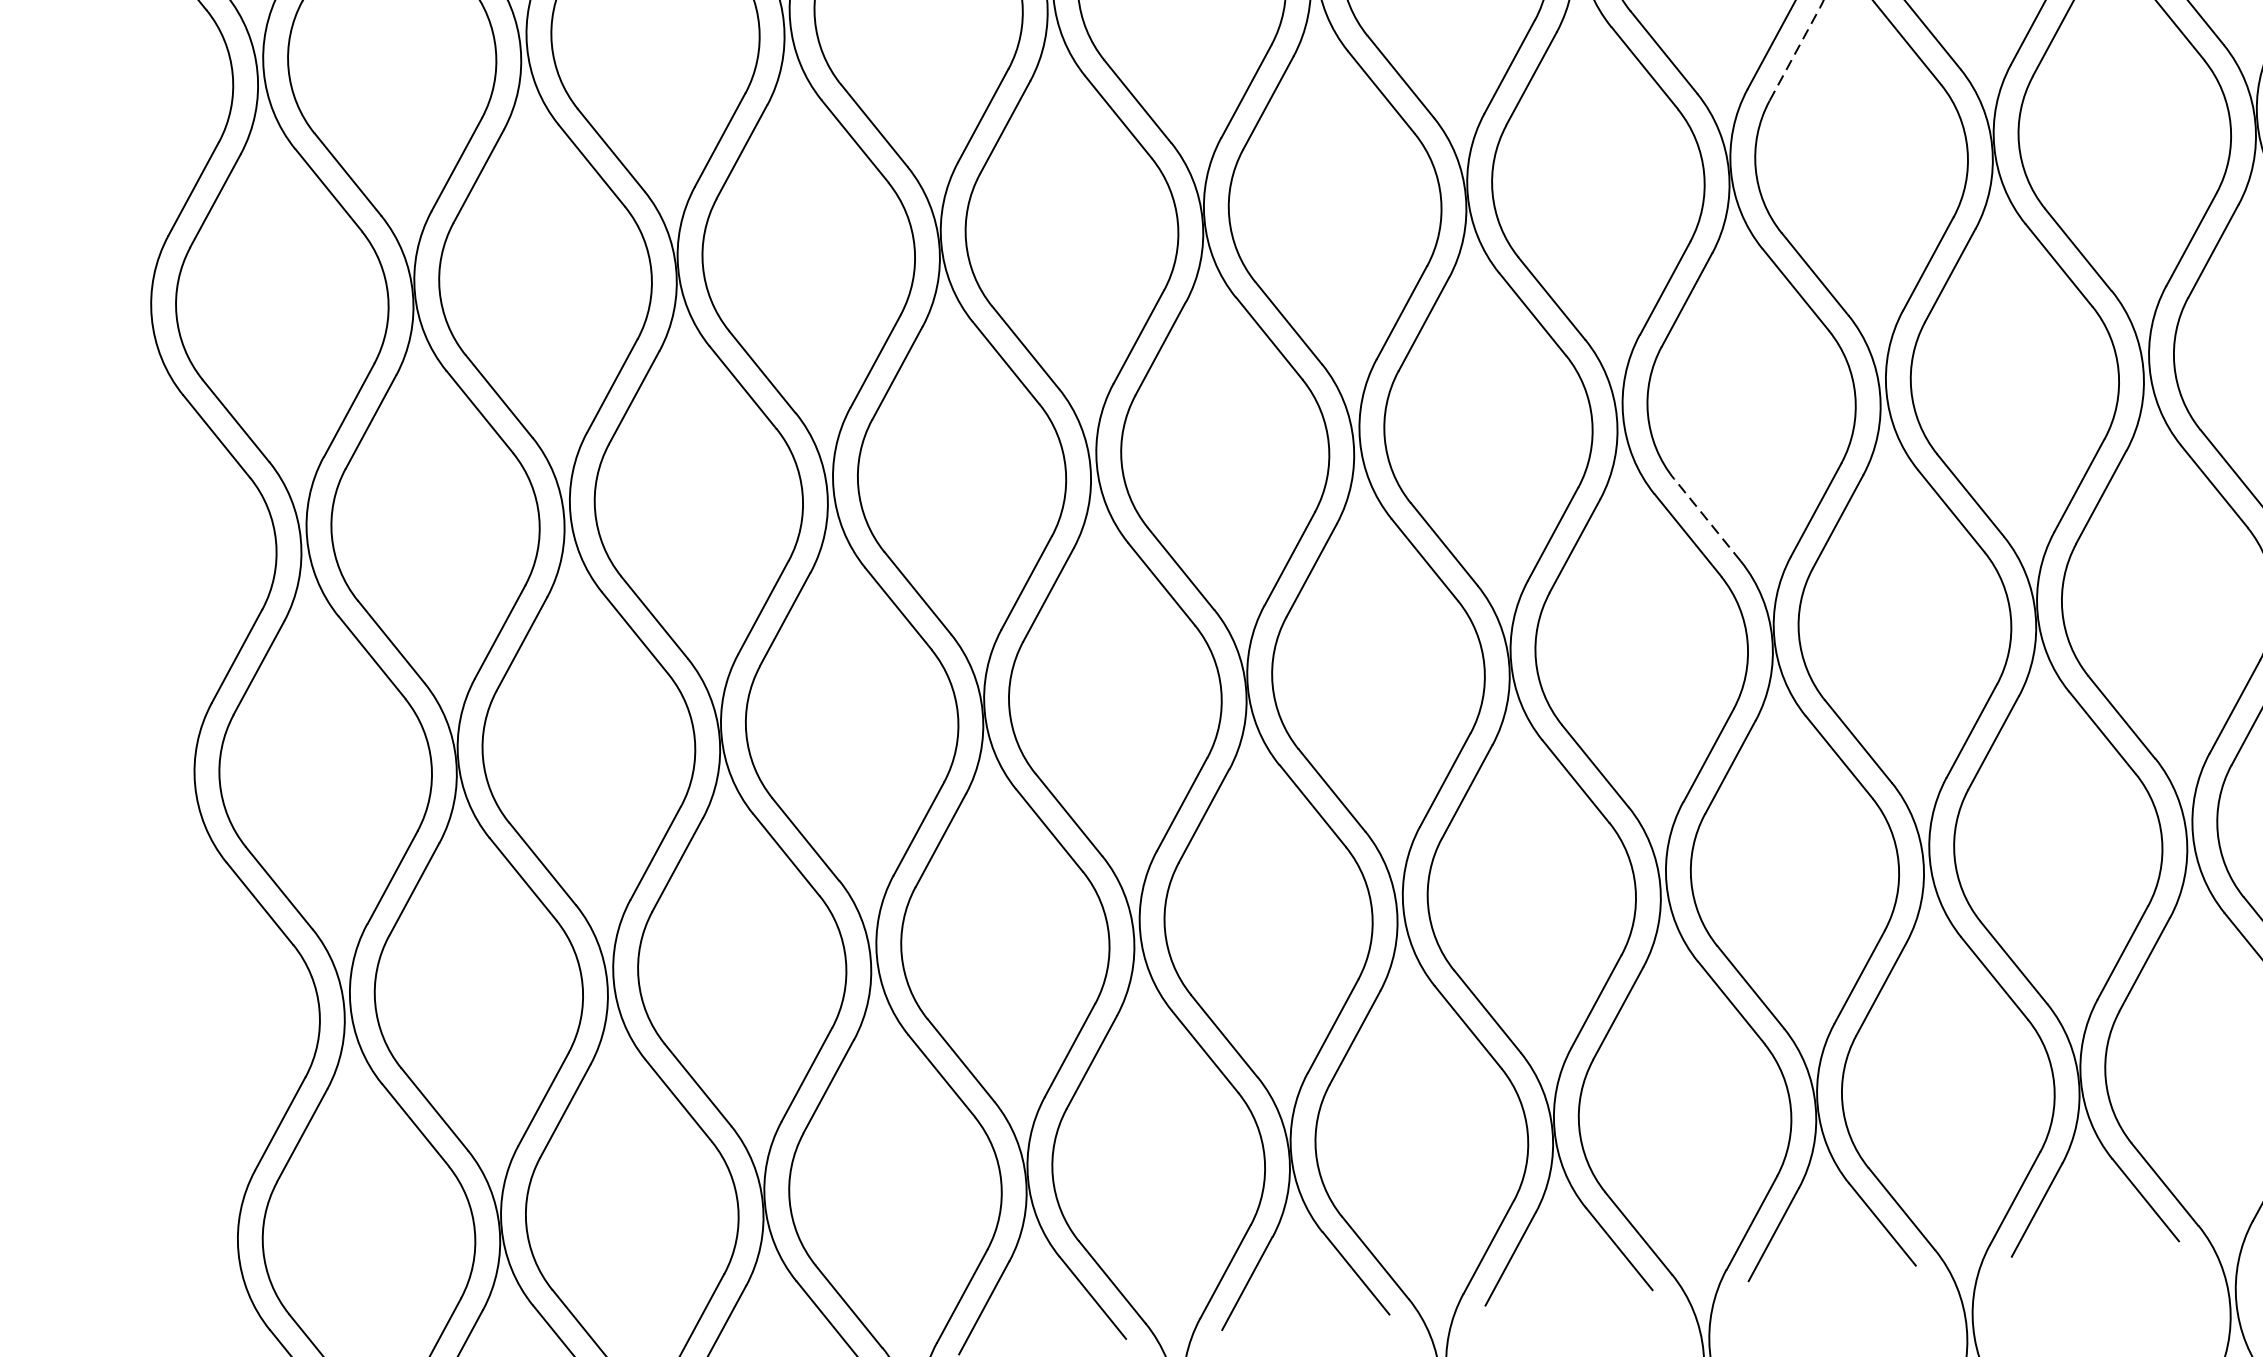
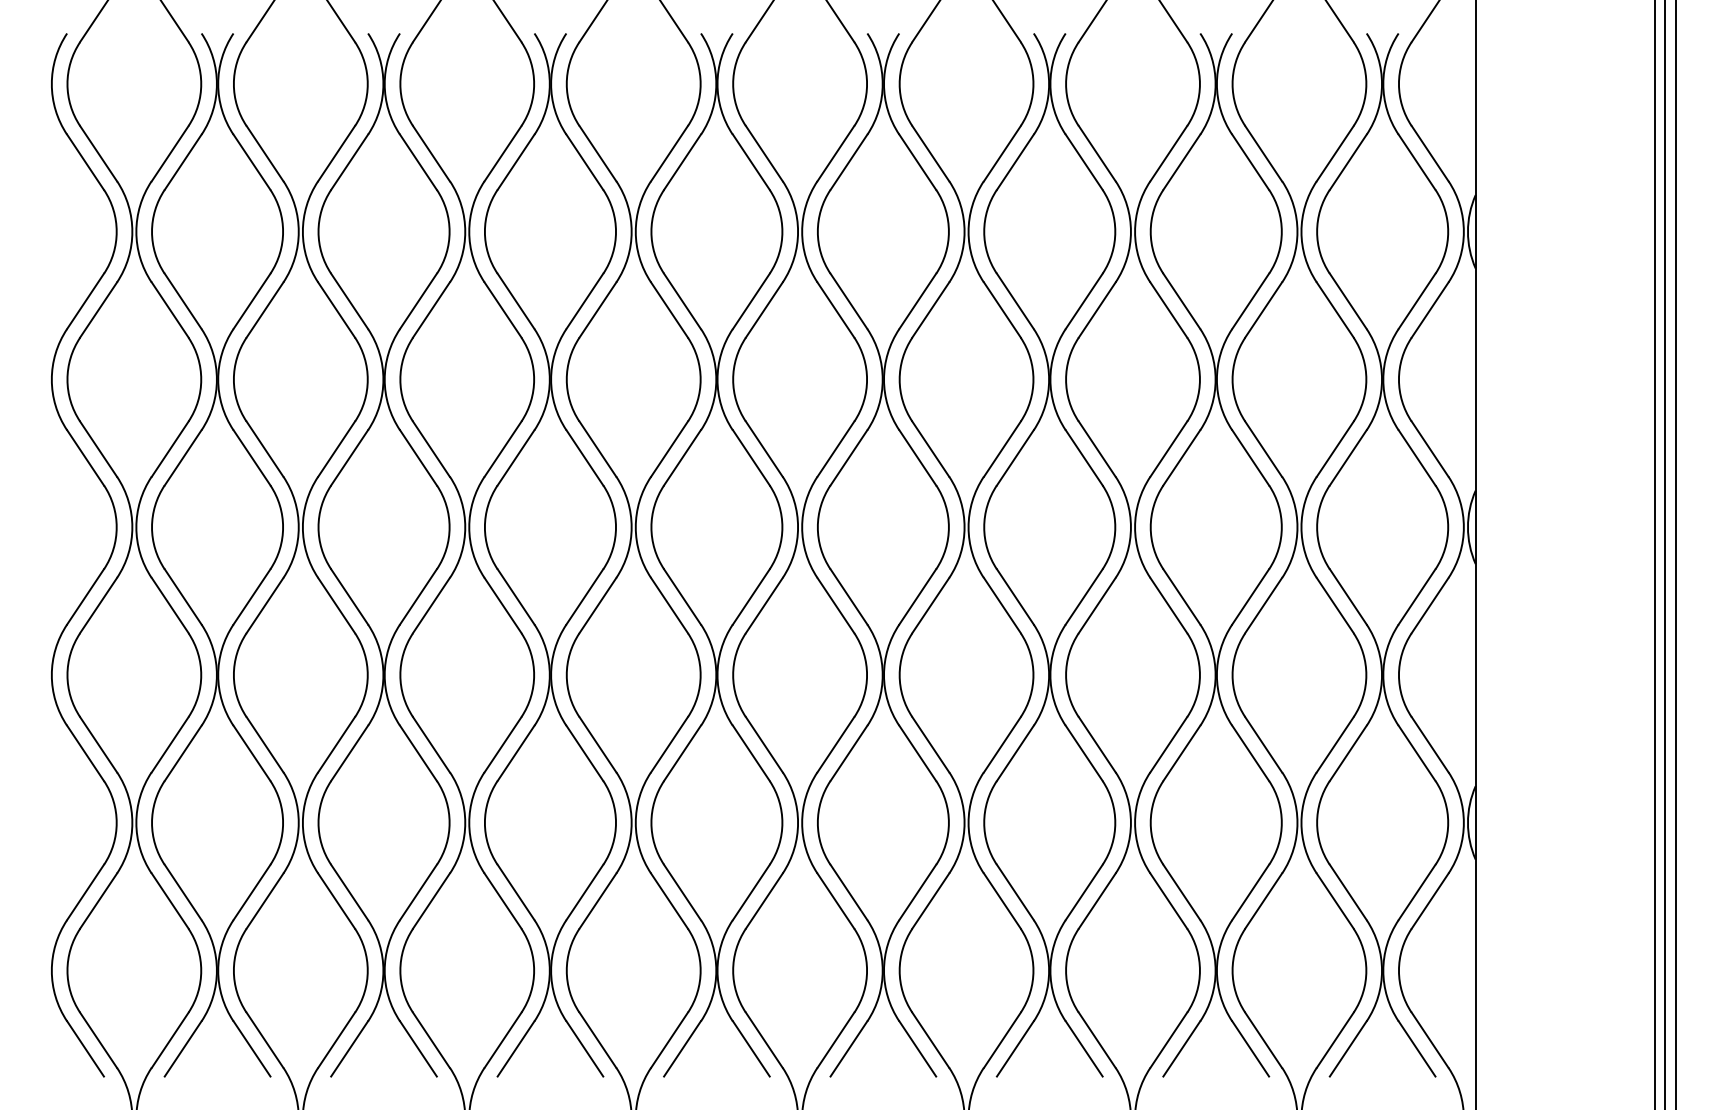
line: (1795, 53) -> (1097, 309), dashed -> solid
line: (1707, 519) -> (1015, 596), dashed -> solid

